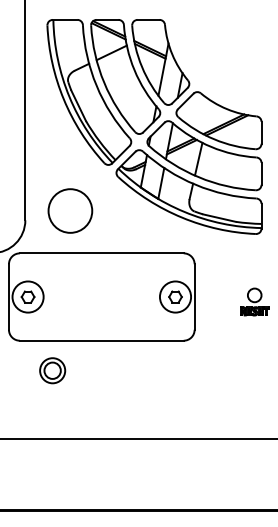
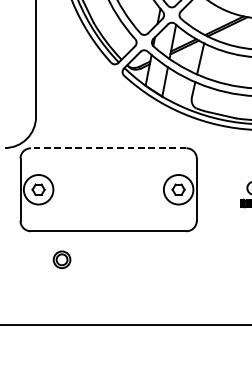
circle: (70, 210) -> (78, 107), removed
line: (101, 253) -> (108, 148), solid -> dashed
part: (52, 370) -> (61, 259), size x0.7

